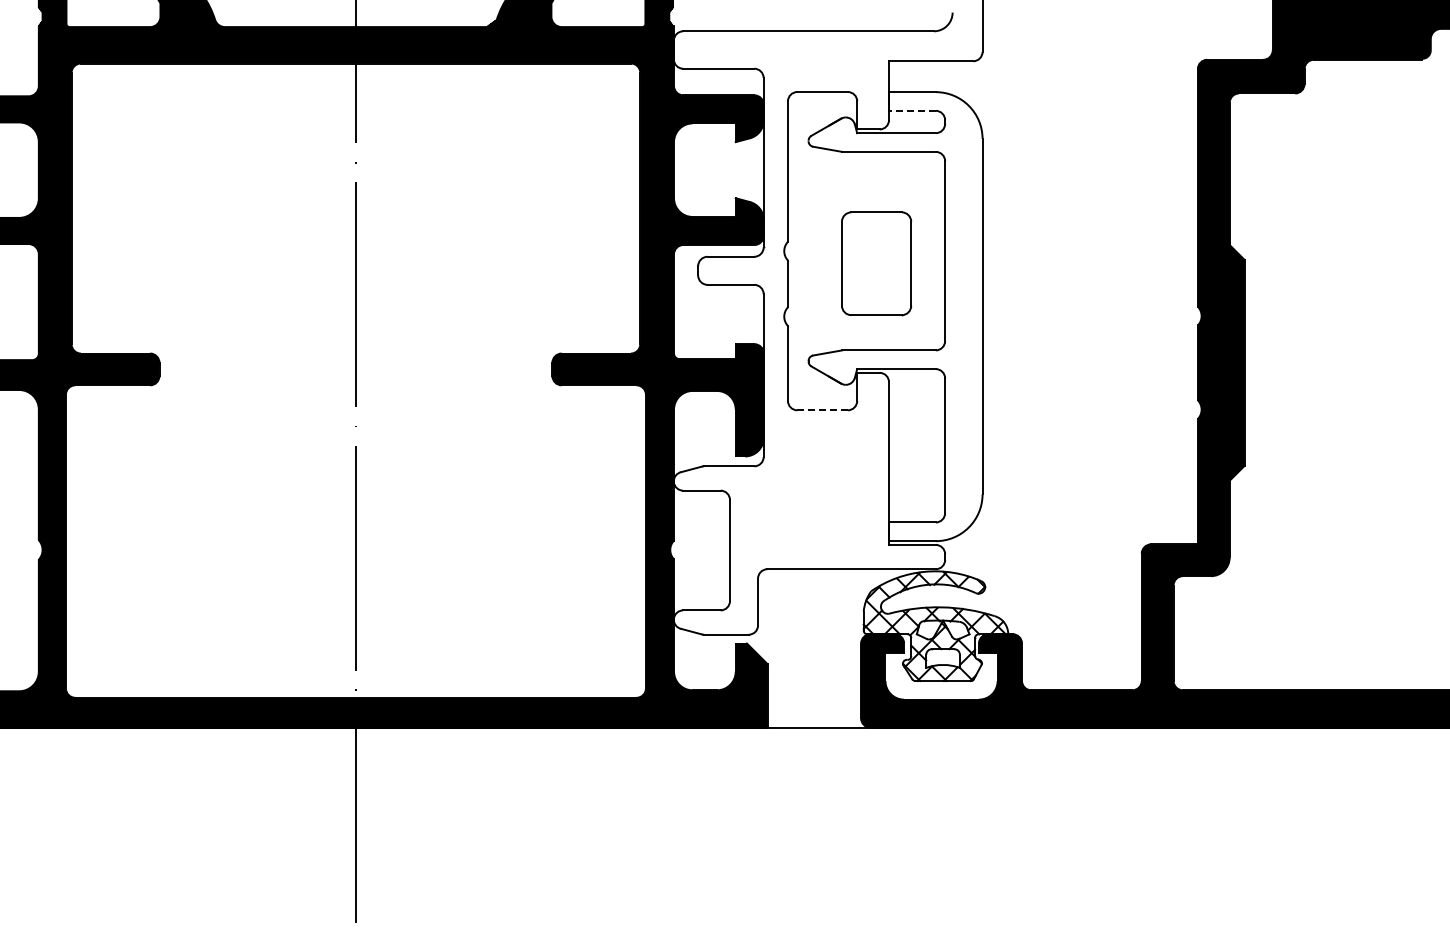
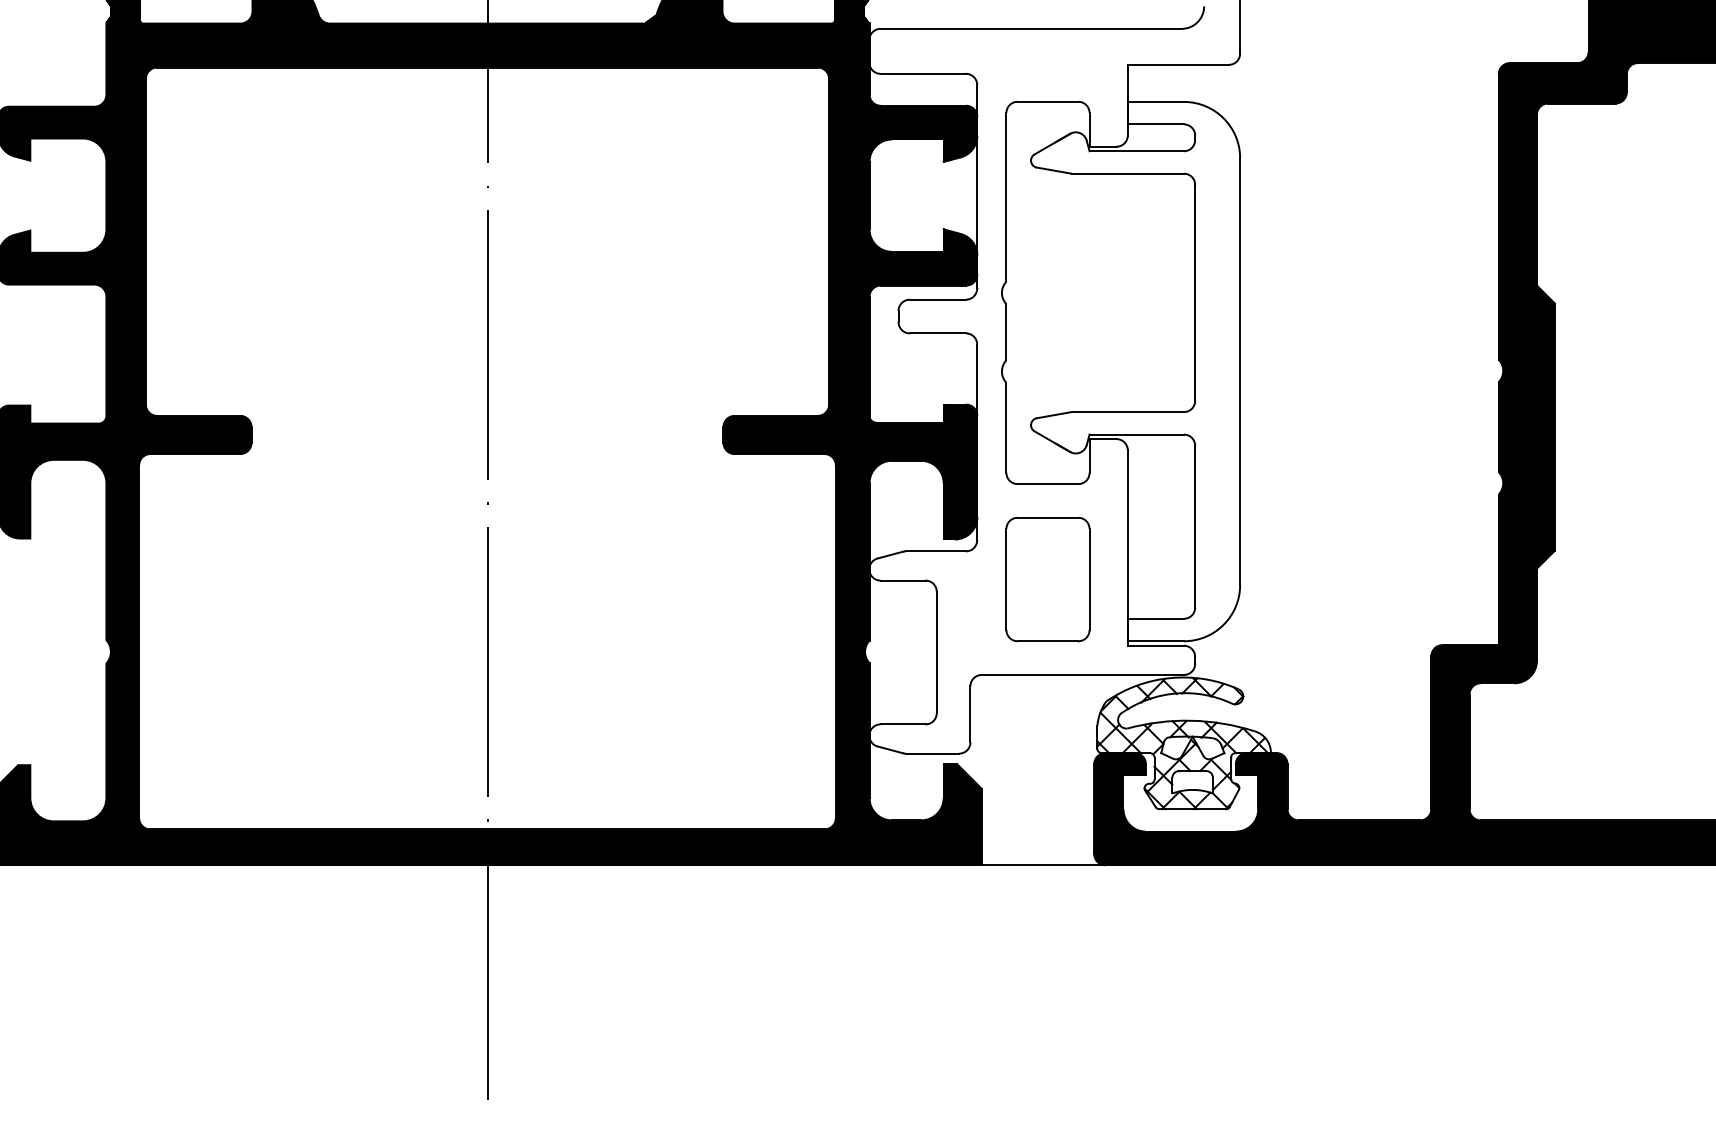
line: (911, 110) -> (1154, 123), dashed -> solid
part: (876, 263) -> (1047, 579), moved
line: (823, 410) -> (1049, 484), dashed -> solid

